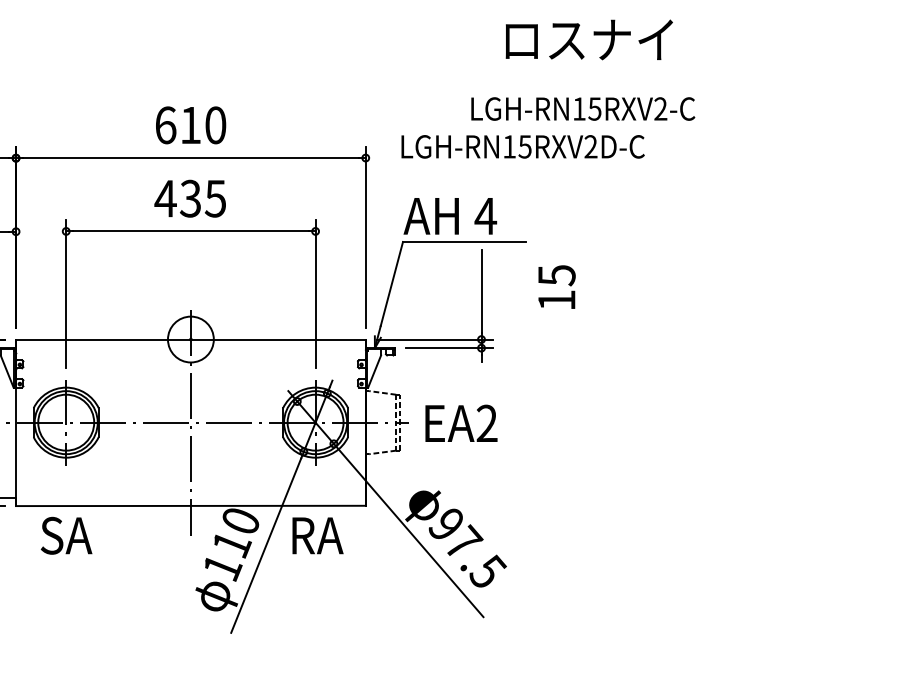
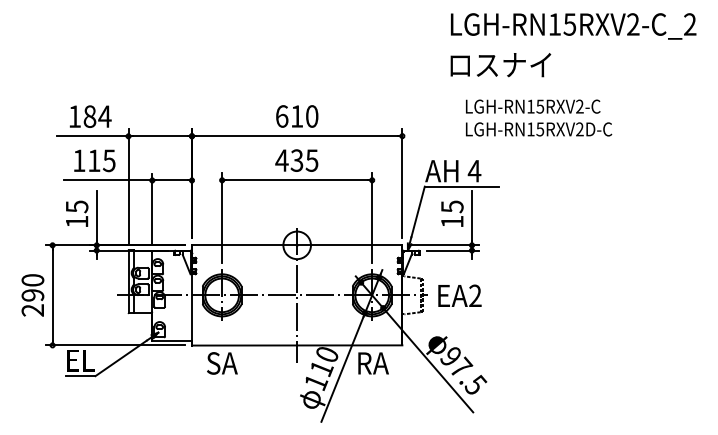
text: (588, 40) -> (500, 65), moved
text: (523, 146) -> (539, 129), moved
text: (557, 286) -> (452, 213), moved

